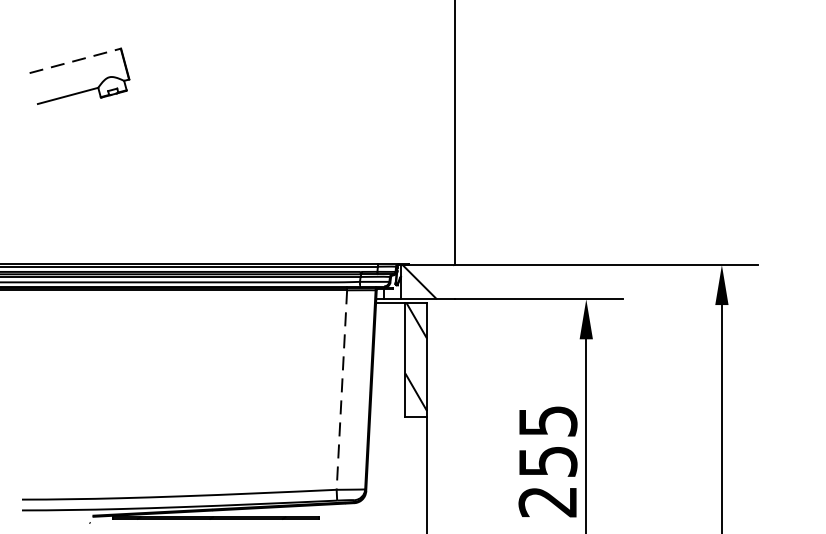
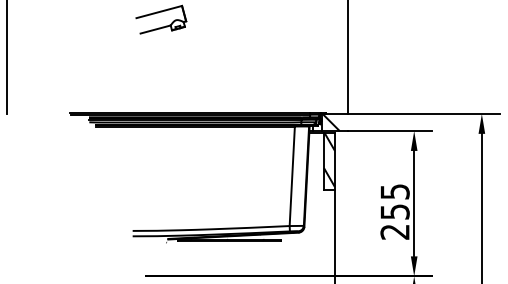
line: (75, 61) -> (159, 12), dashed -> solid
line: (342, 390) -> (292, 176), dashed -> solid

